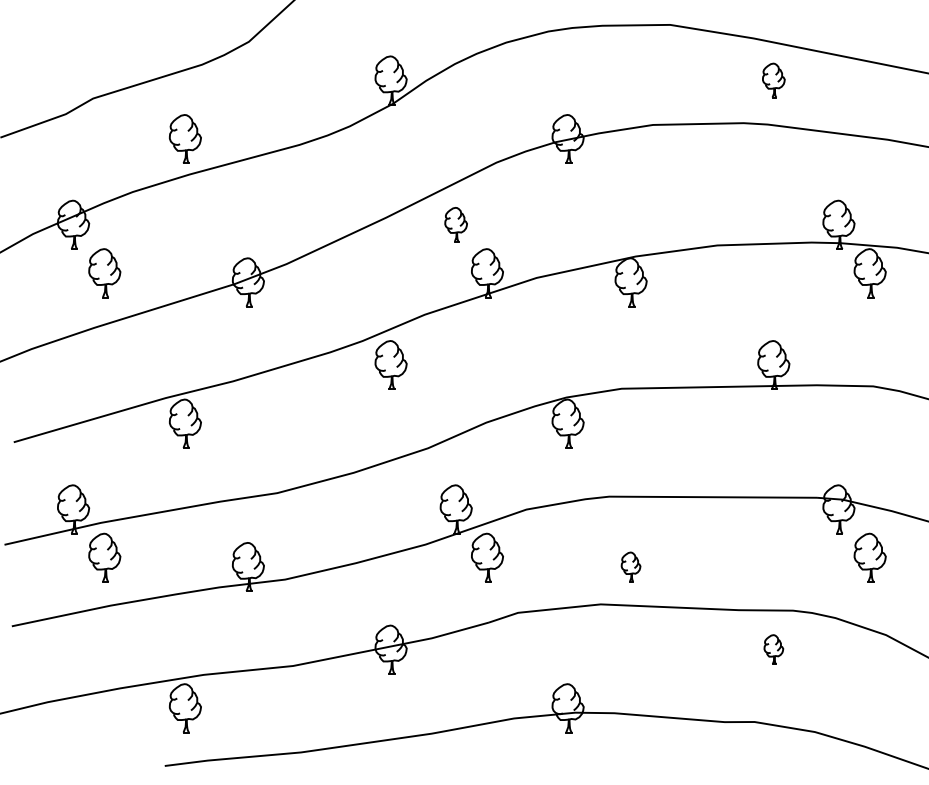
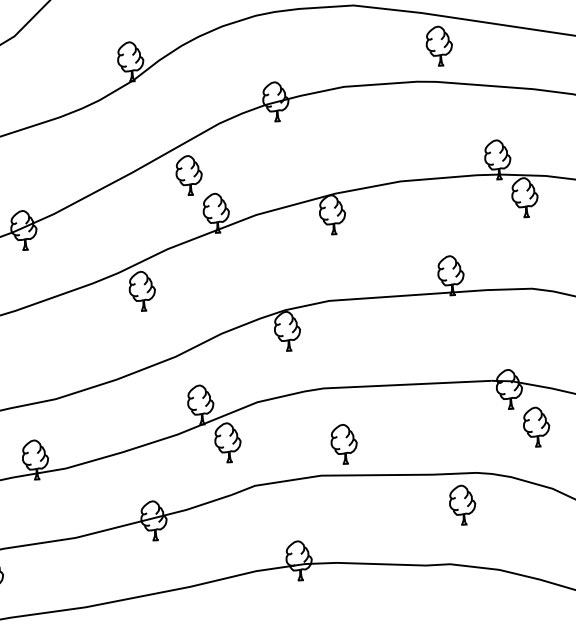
part: (773, 80) -> (439, 46), size x1.43
part: (455, 224) -> (188, 175), size x1.43
part: (630, 566) -> (343, 443), size x1.67
part: (773, 649) -> (462, 504), size x1.67

